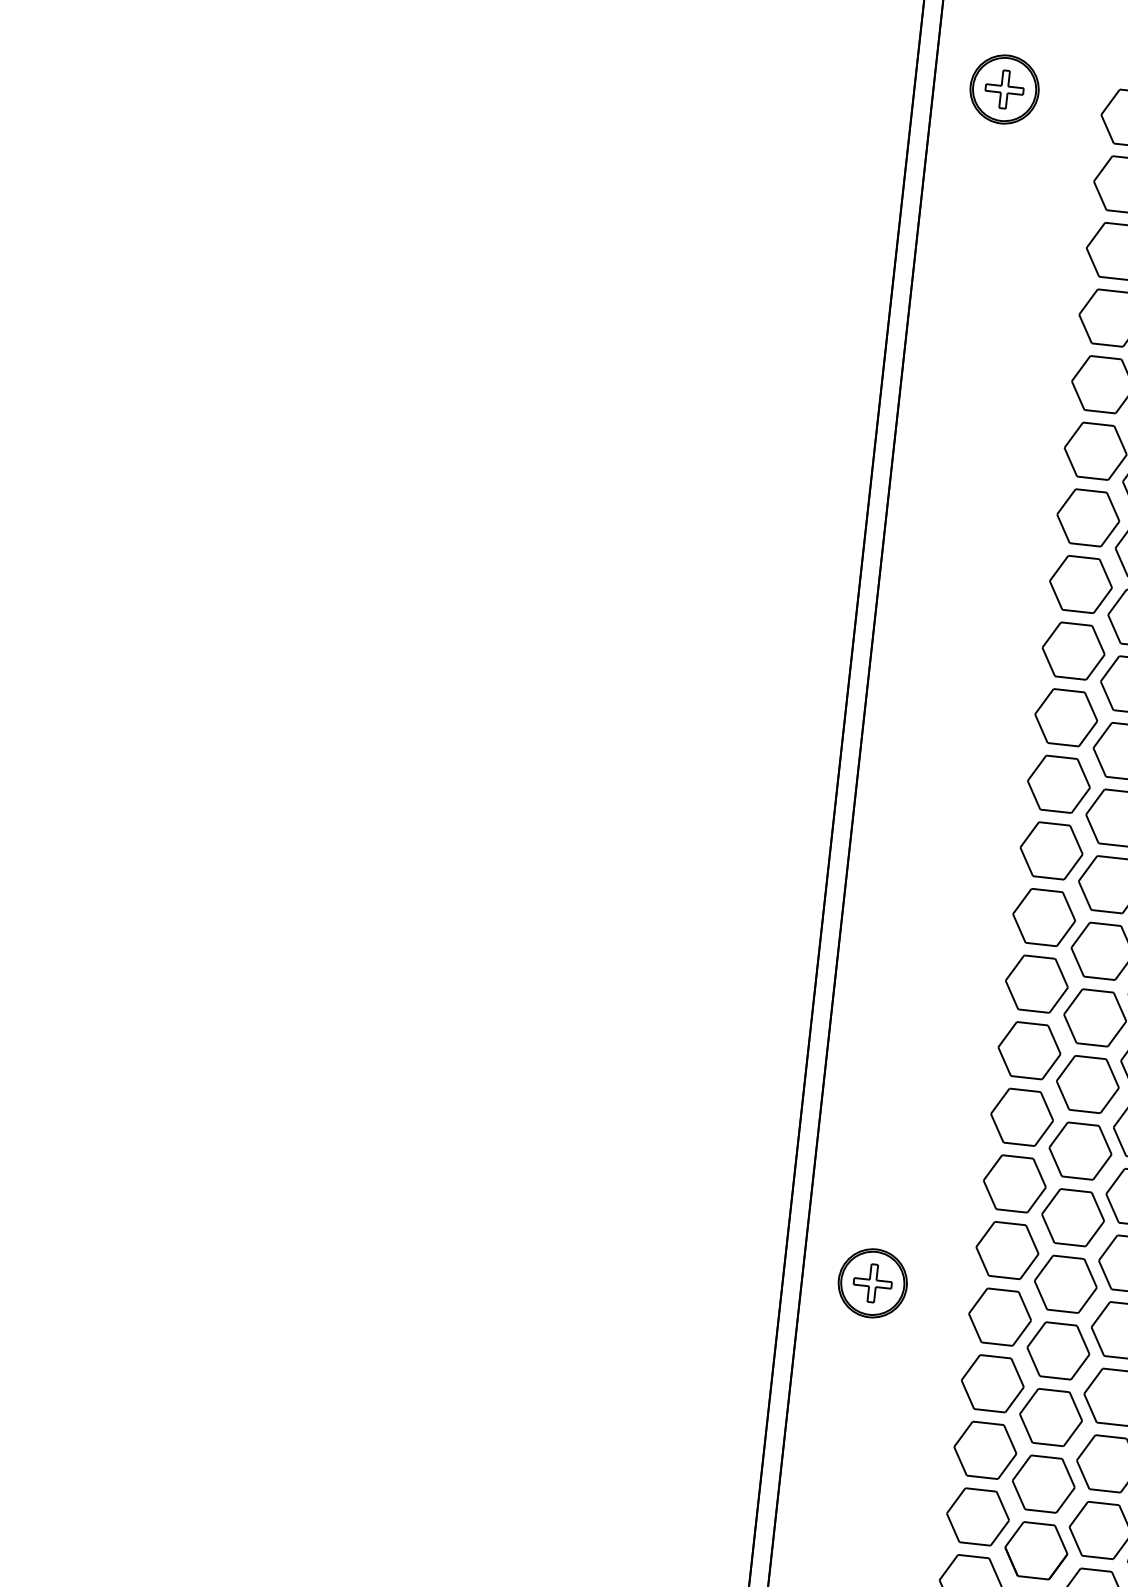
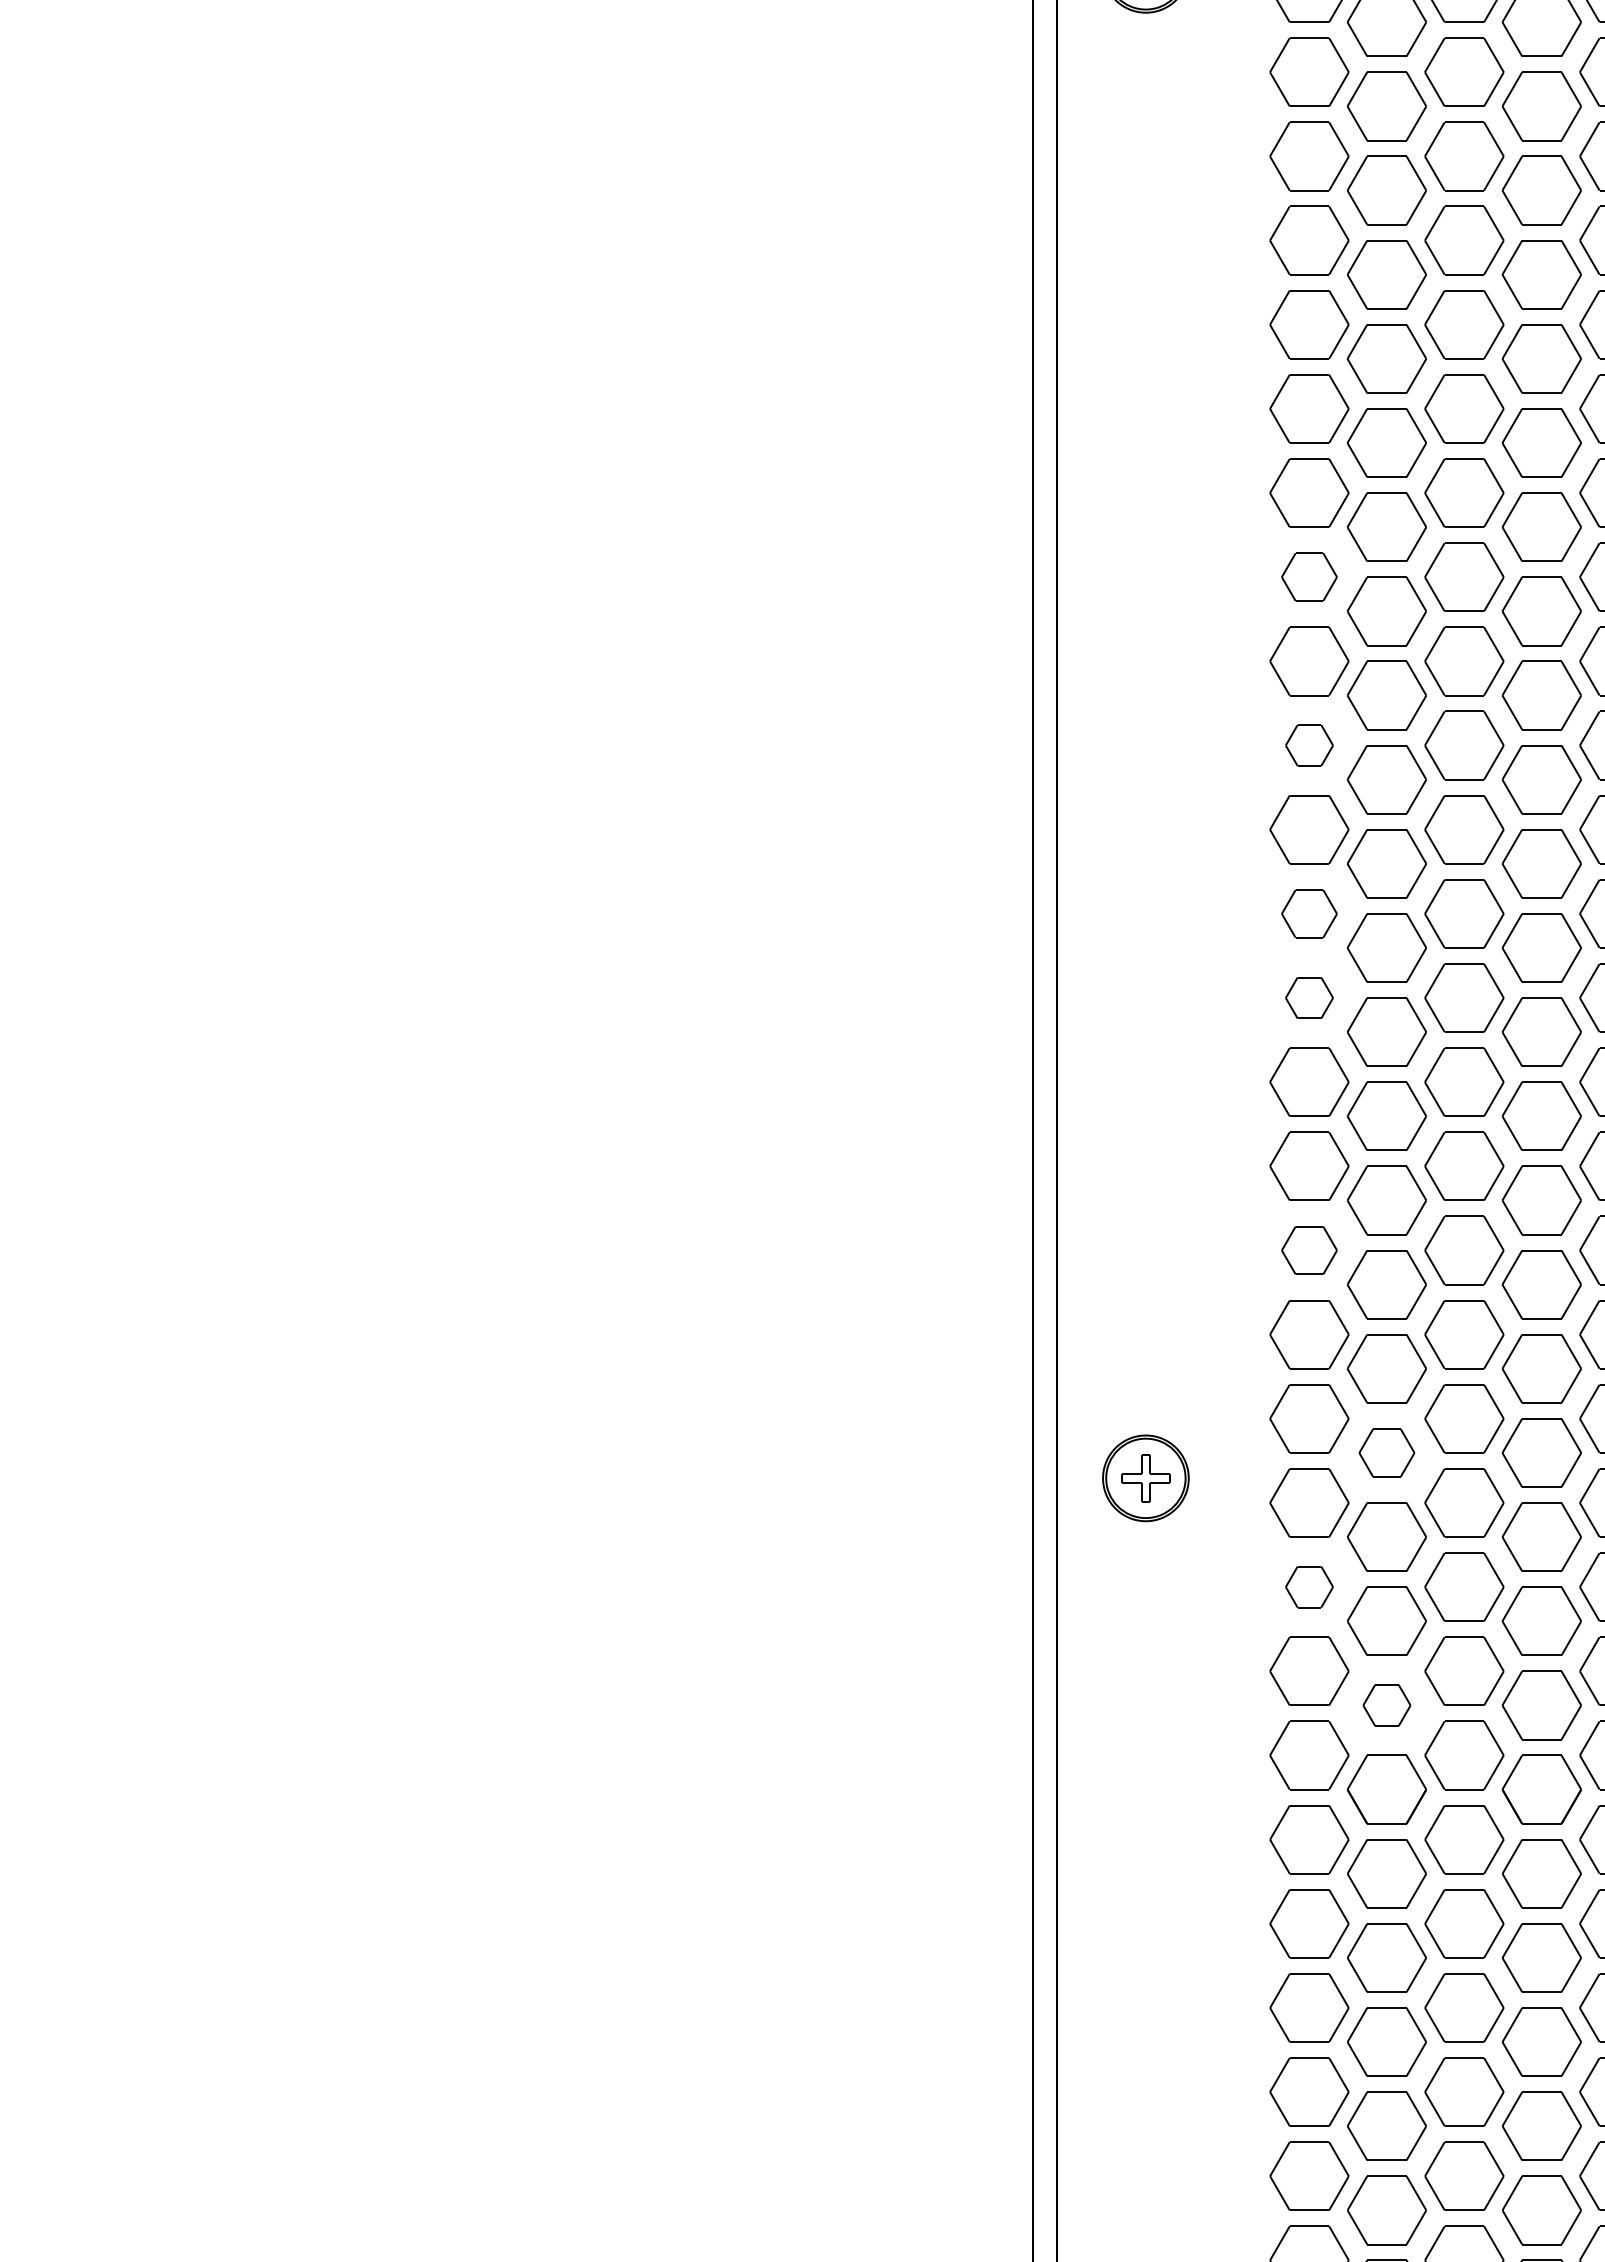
part: (1081, 583) -> (1309, 576), size x0.7
part: (1066, 717) -> (1309, 745), size x0.6
part: (1051, 850) -> (1309, 913), size x0.7
part: (1044, 917) -> (1309, 997), size x0.6
part: (1022, 1117) -> (1309, 1250), size x0.7
part: (1065, 1283) -> (1386, 1452), size x0.7
part: (992, 1383) -> (1309, 1586), size x0.6
part: (1043, 1484) -> (1386, 1705), size x0.6

